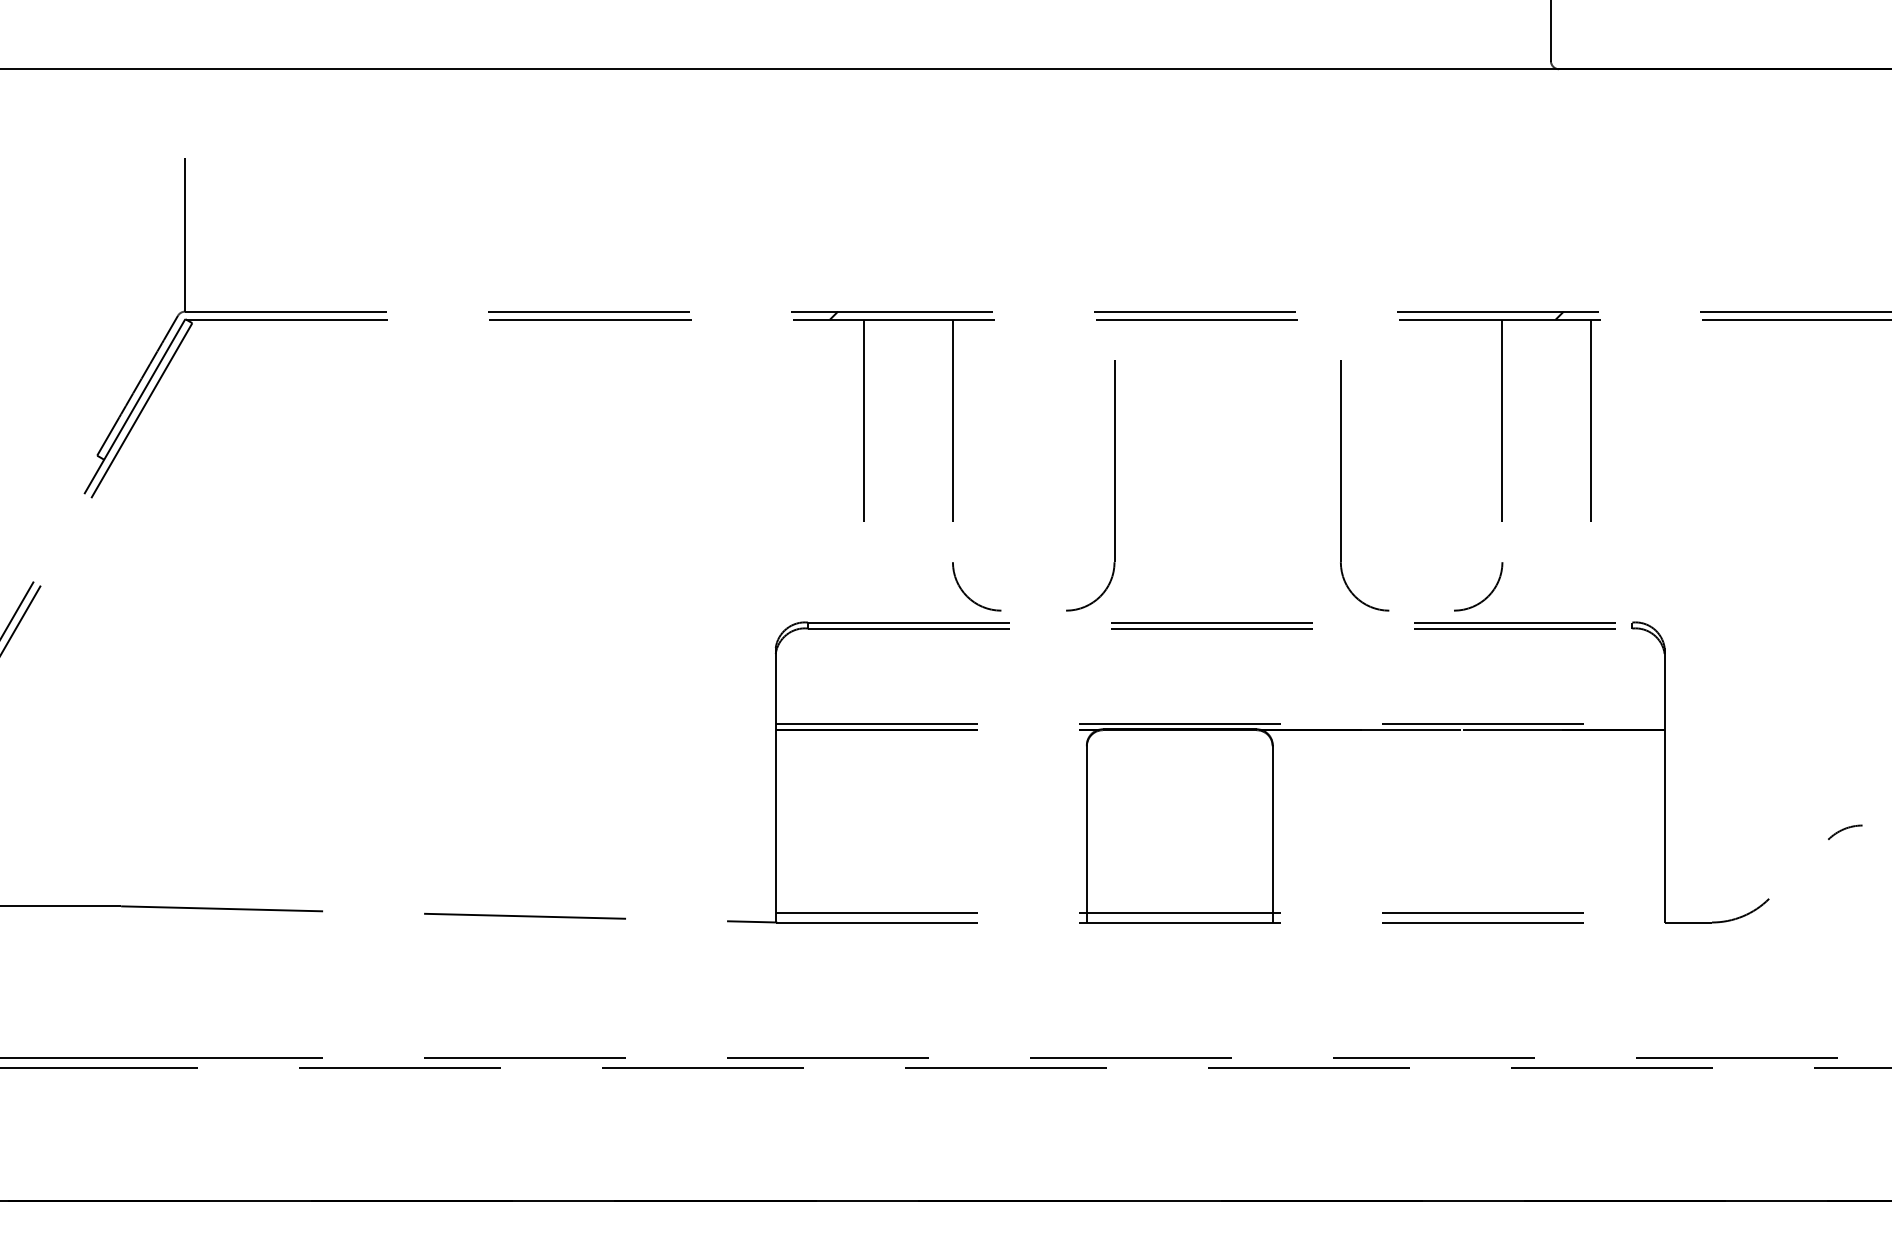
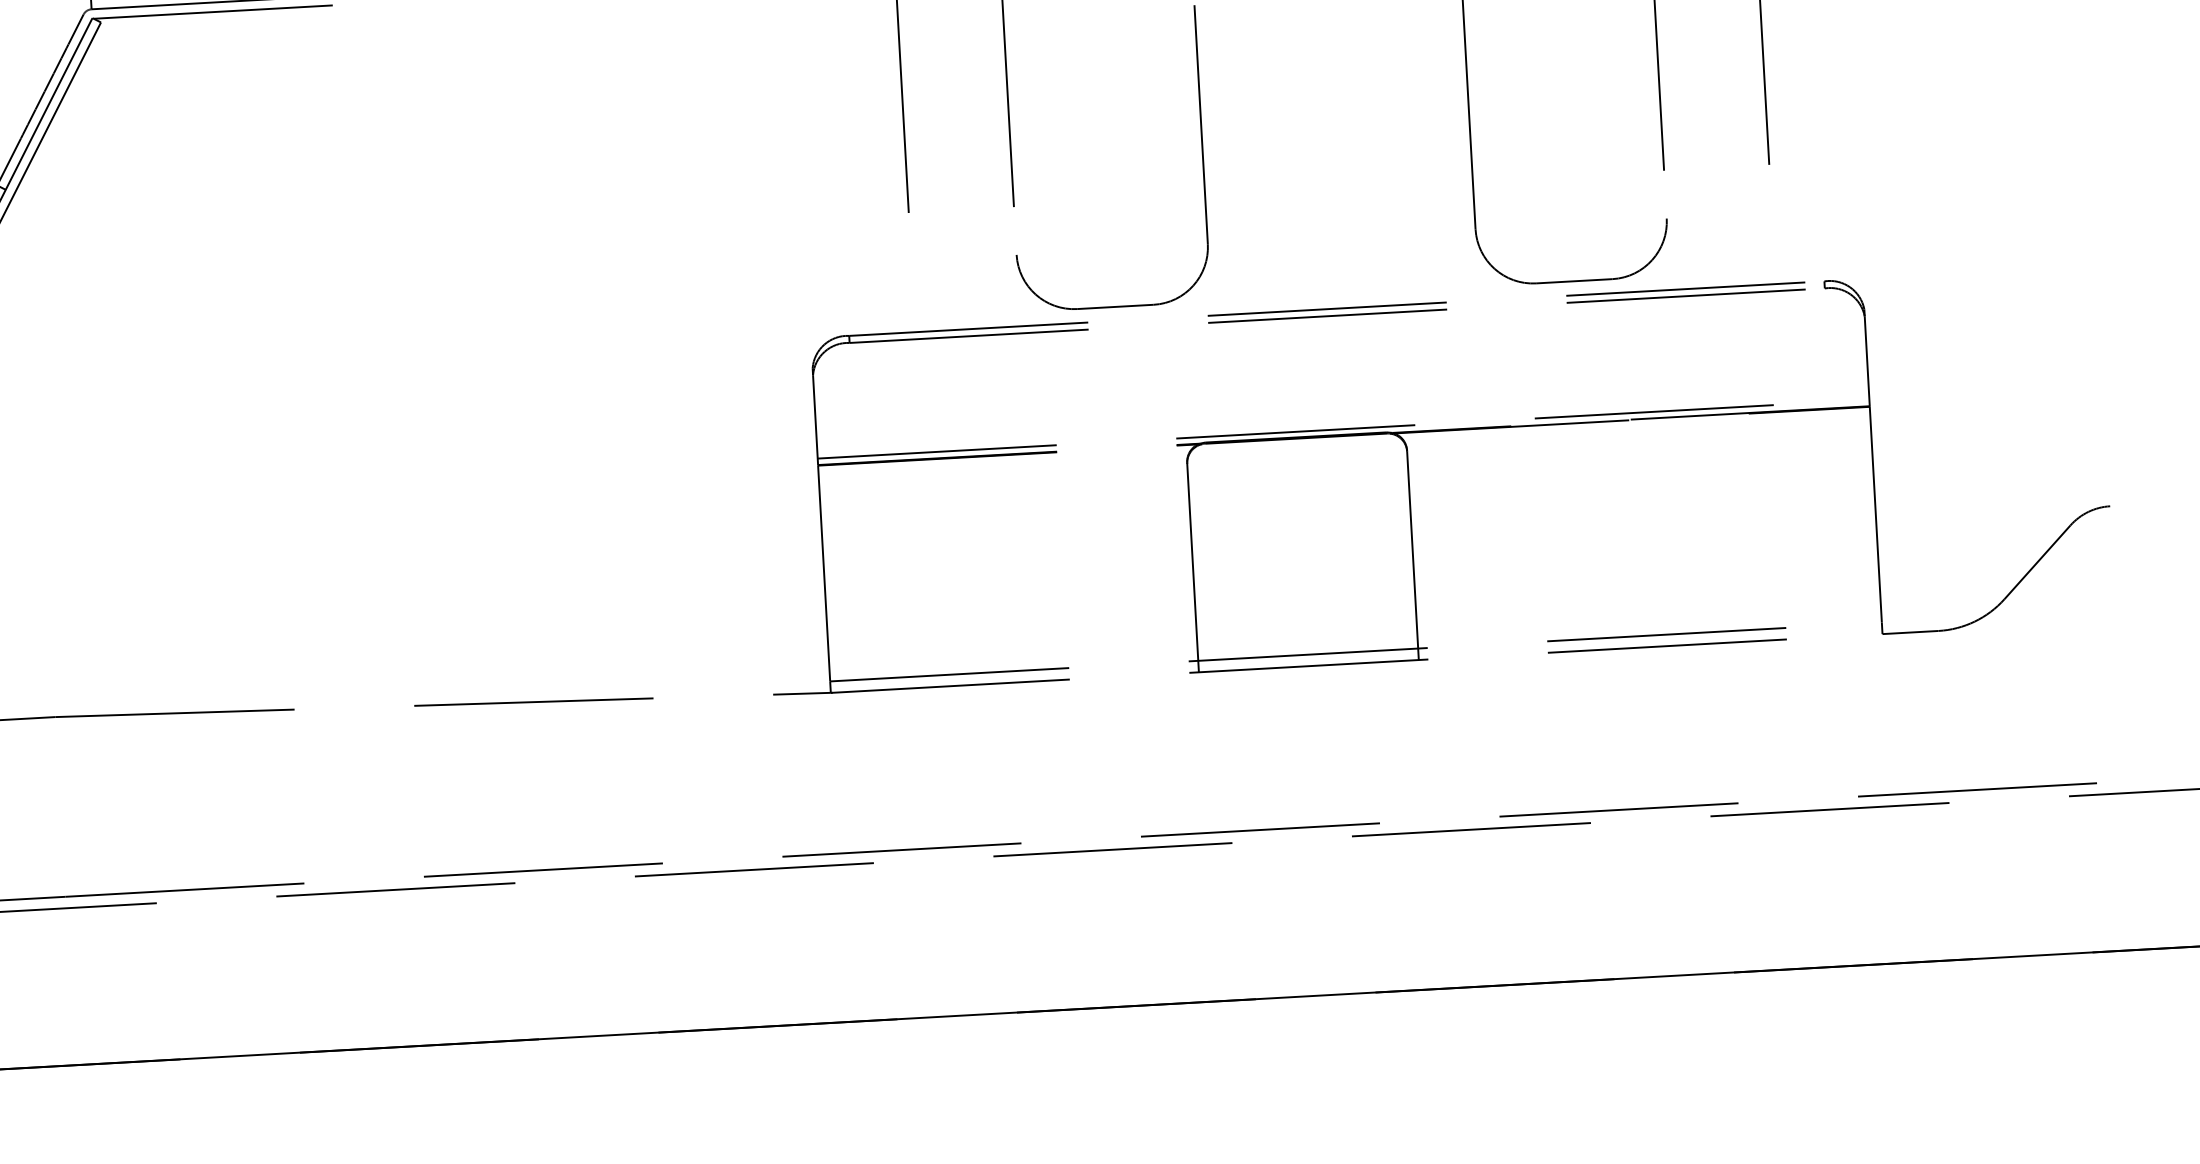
line: (1033, 610) -> (1115, 306), added
line: (1421, 610) -> (1574, 281), added
line: (1798, 868) -> (2037, 561), added

